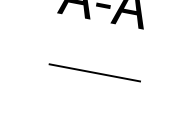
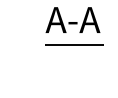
line: (94, 71) -> (74, 44), moved

